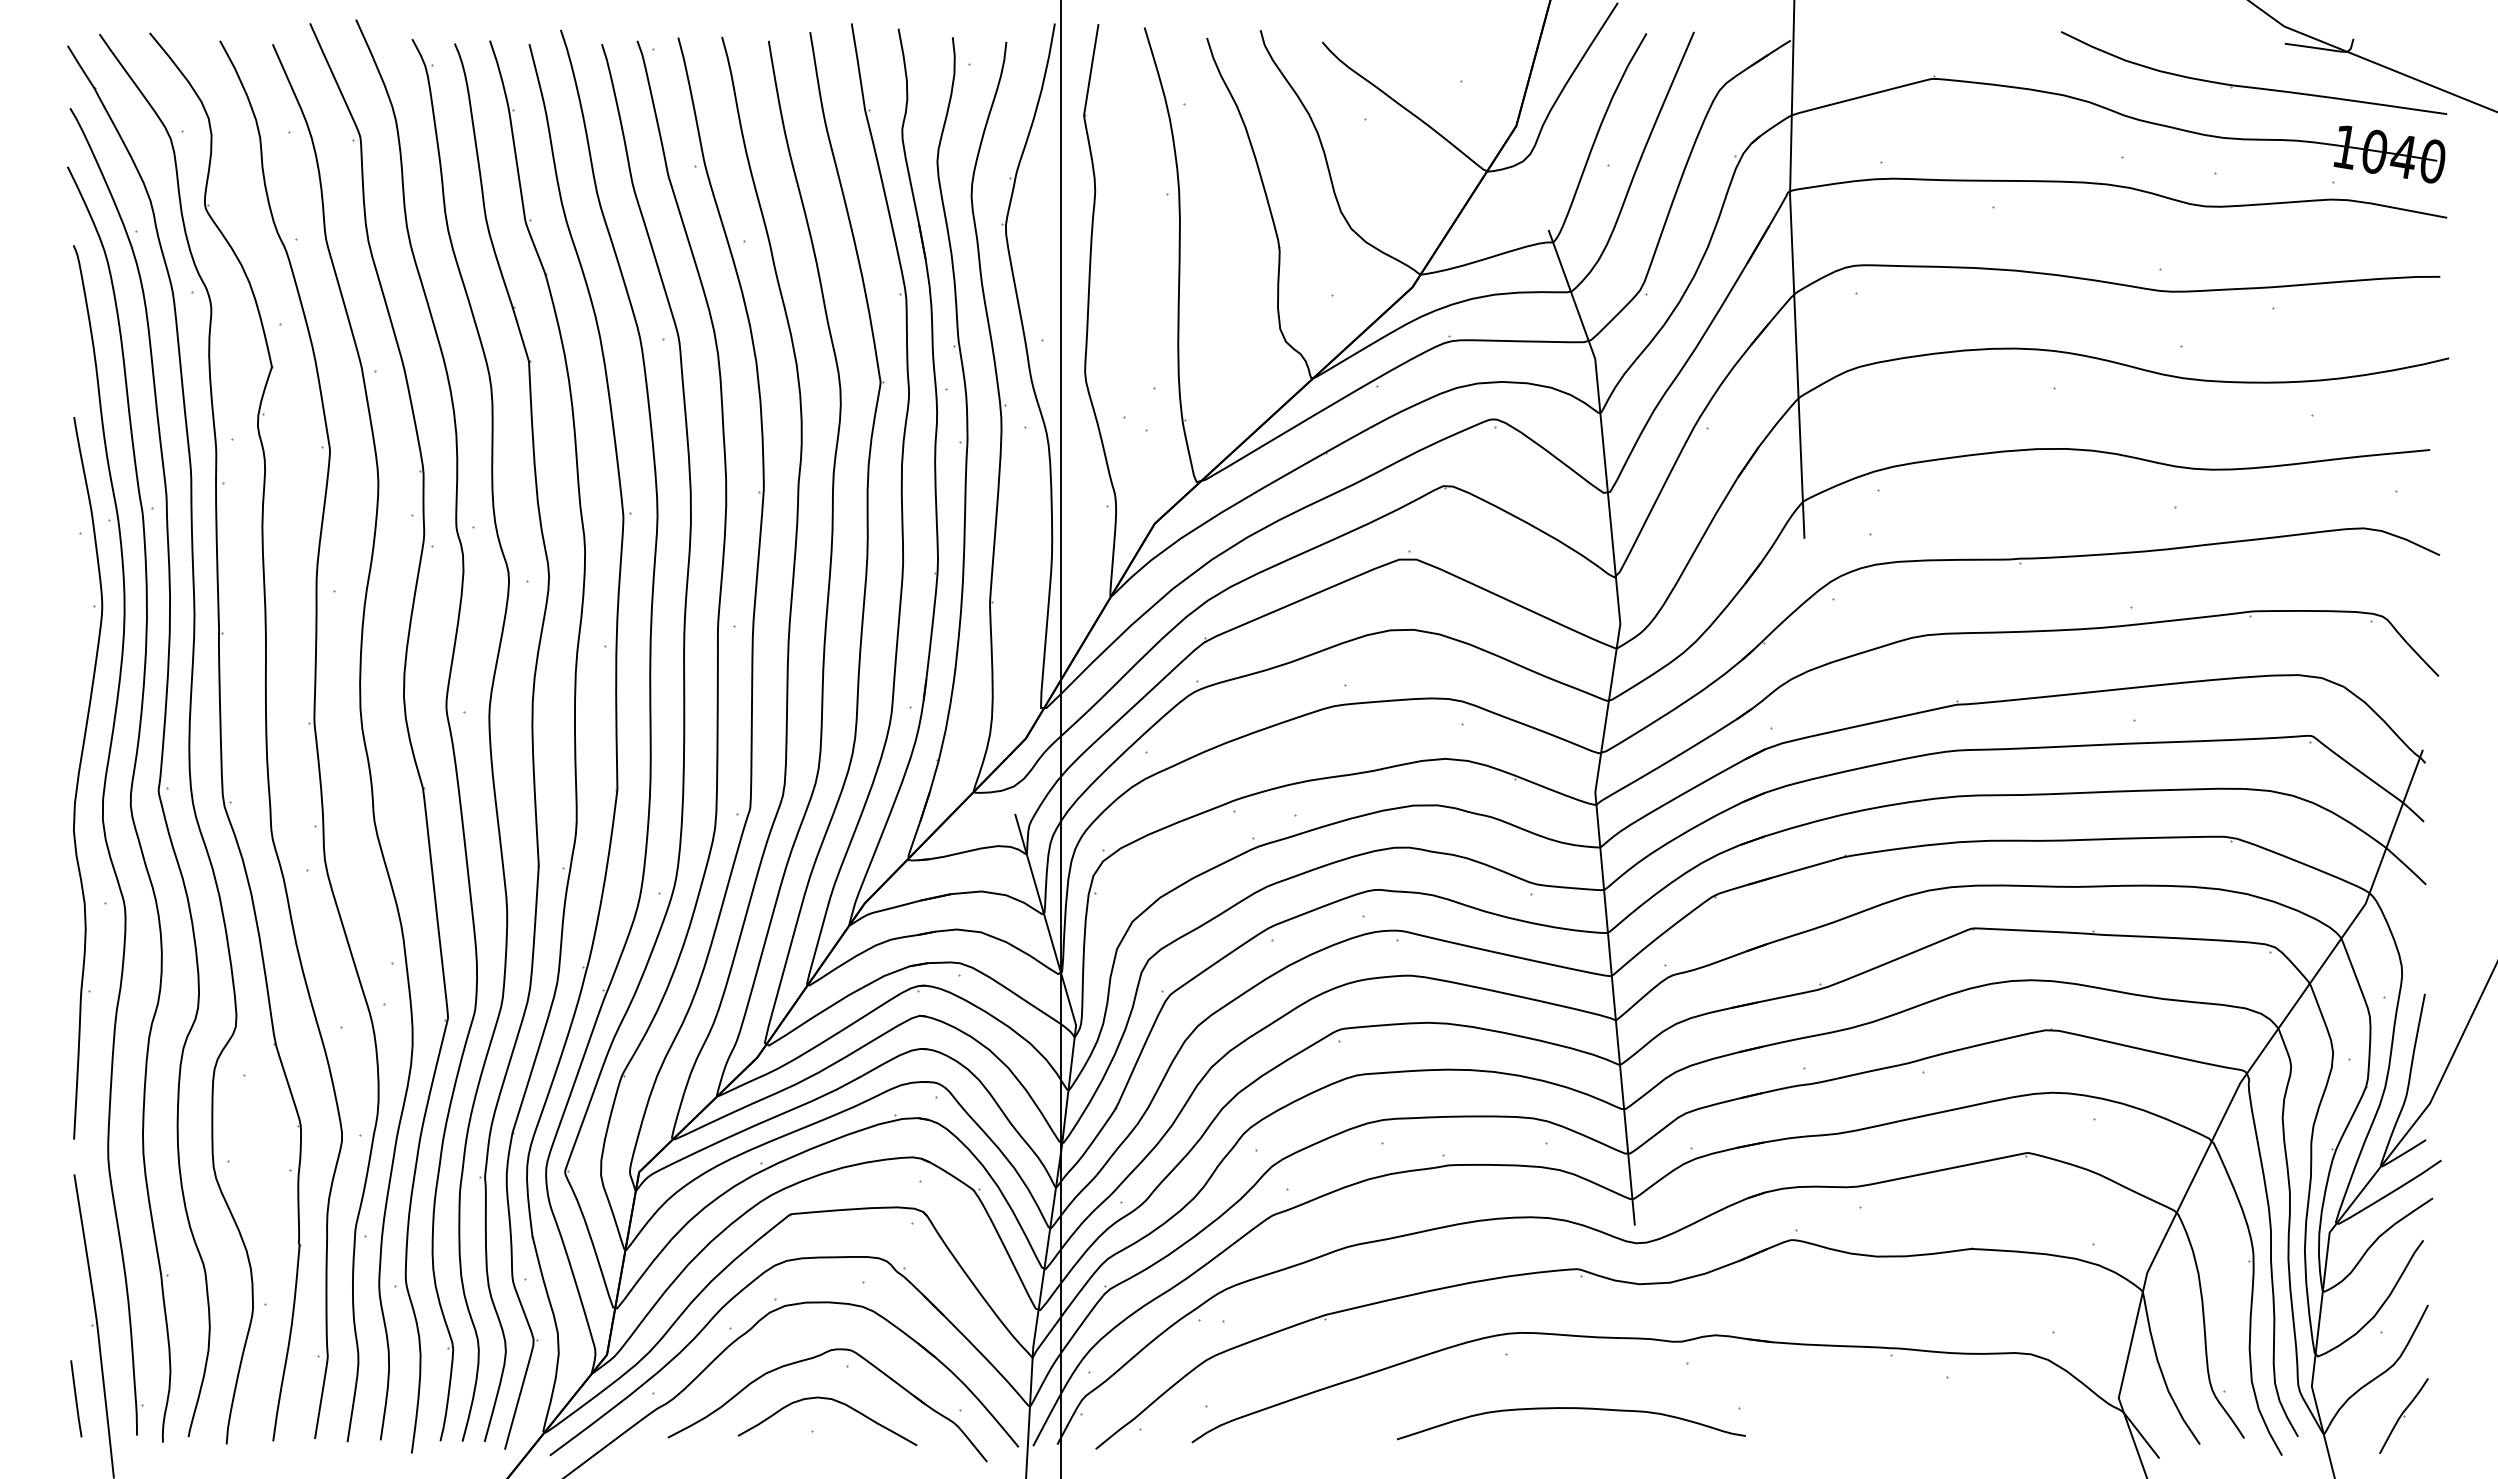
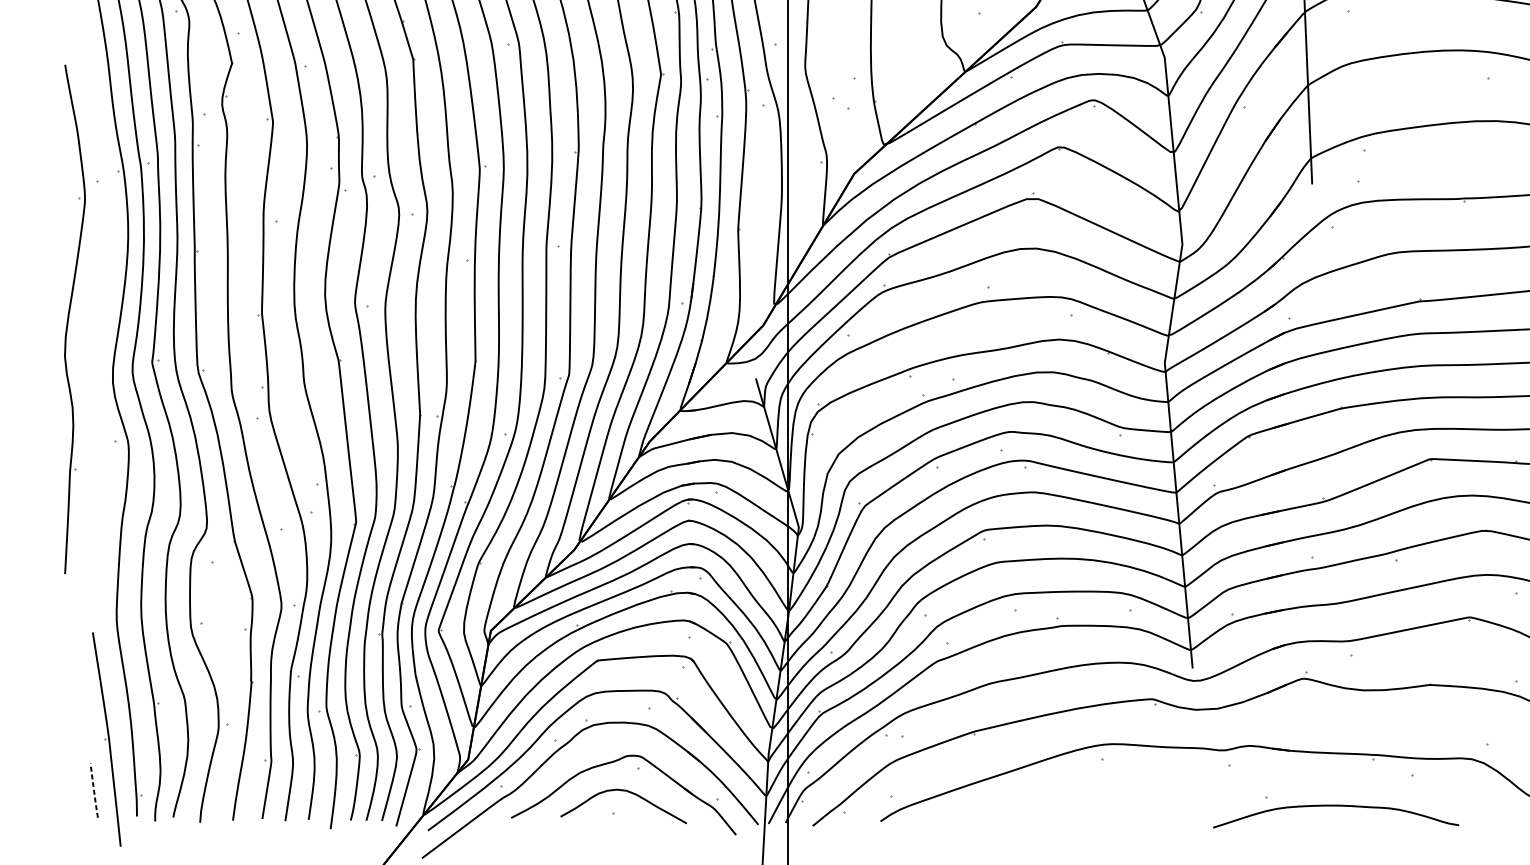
part: (79, 778) -> (68, 319), moved
line: (76, 1398) -> (94, 790), solid -> dashed
curve: (1570, 1408) -> (1335, 805), moved

